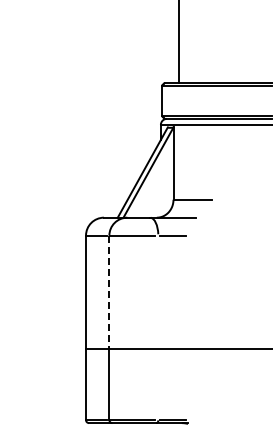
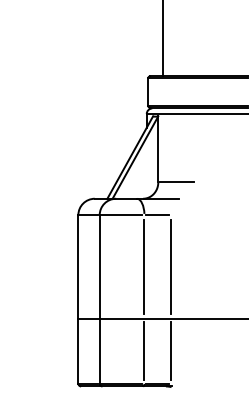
line: (109, 292) -> (99, 267), dashed -> solid
line: (158, 292) -> (144, 267), added
line: (186, 292) -> (170, 267), added
line: (158, 384) -> (144, 351), added
line: (186, 384) -> (170, 351), added

